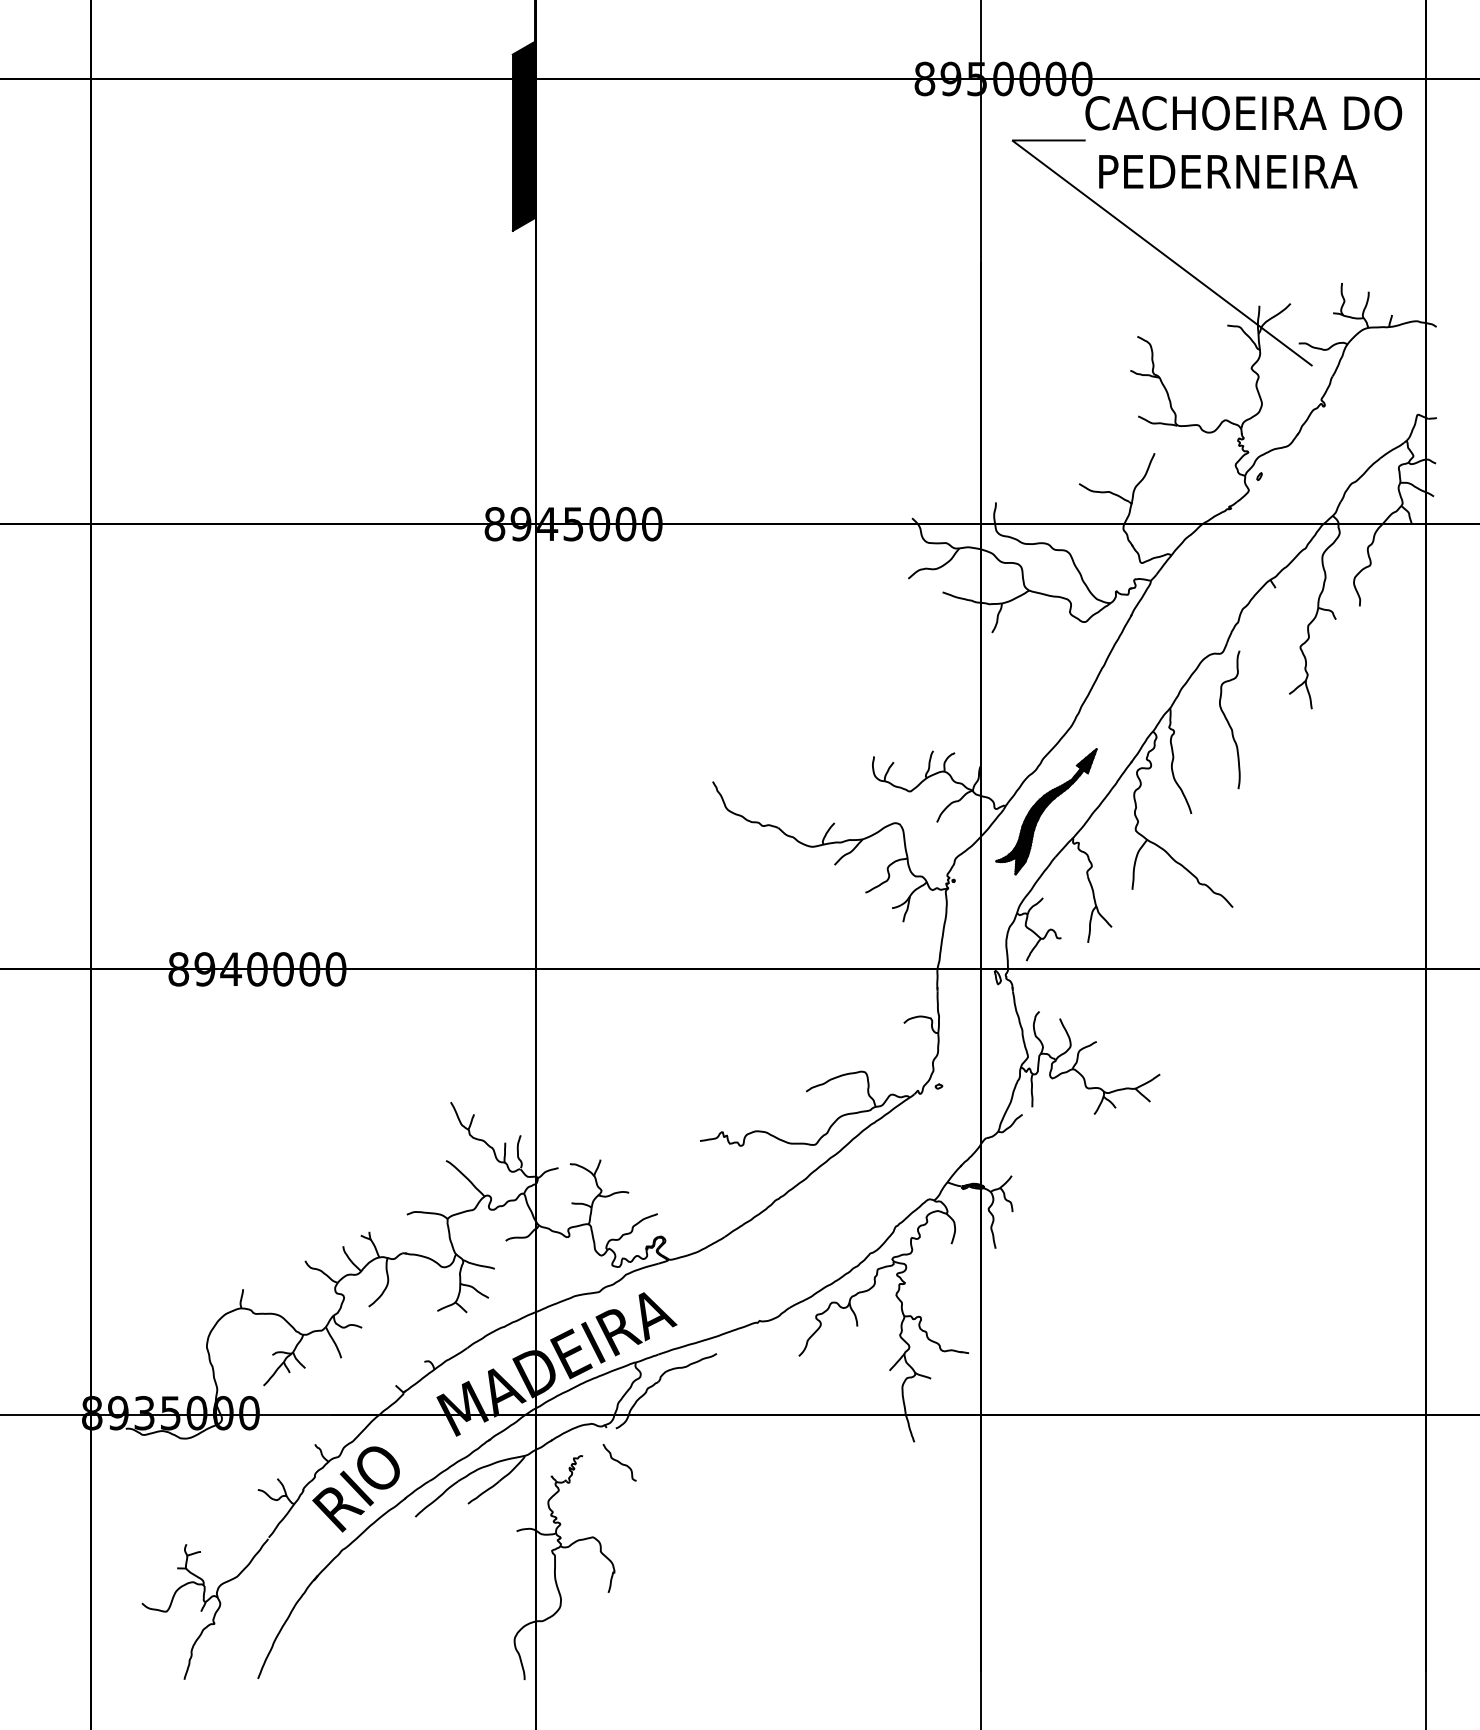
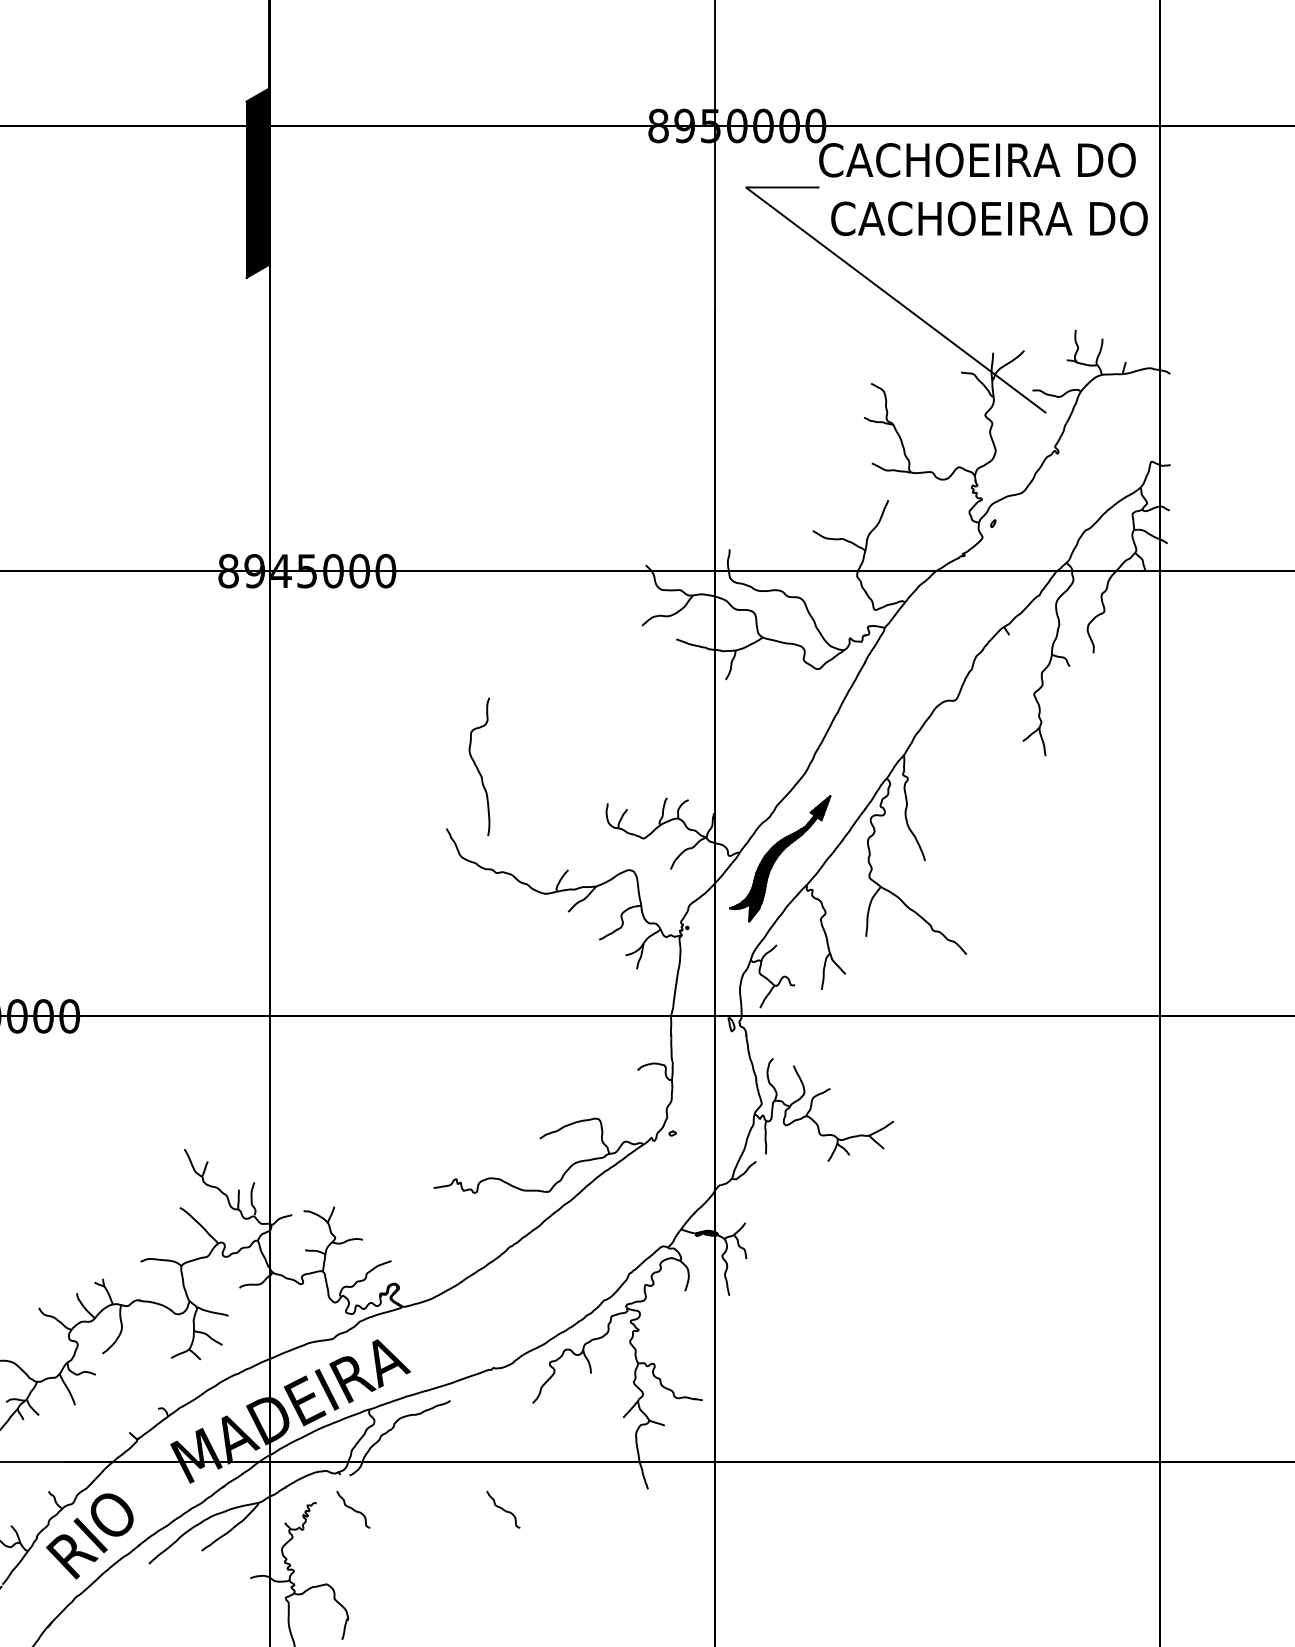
text: (1255, 171) -> (989, 218), PEDERNEIRA -> CACHOEIRA DO
curve: (1228, 720) -> (478, 767), moved
curve: (769, 1462) -> (503, 1509), added

